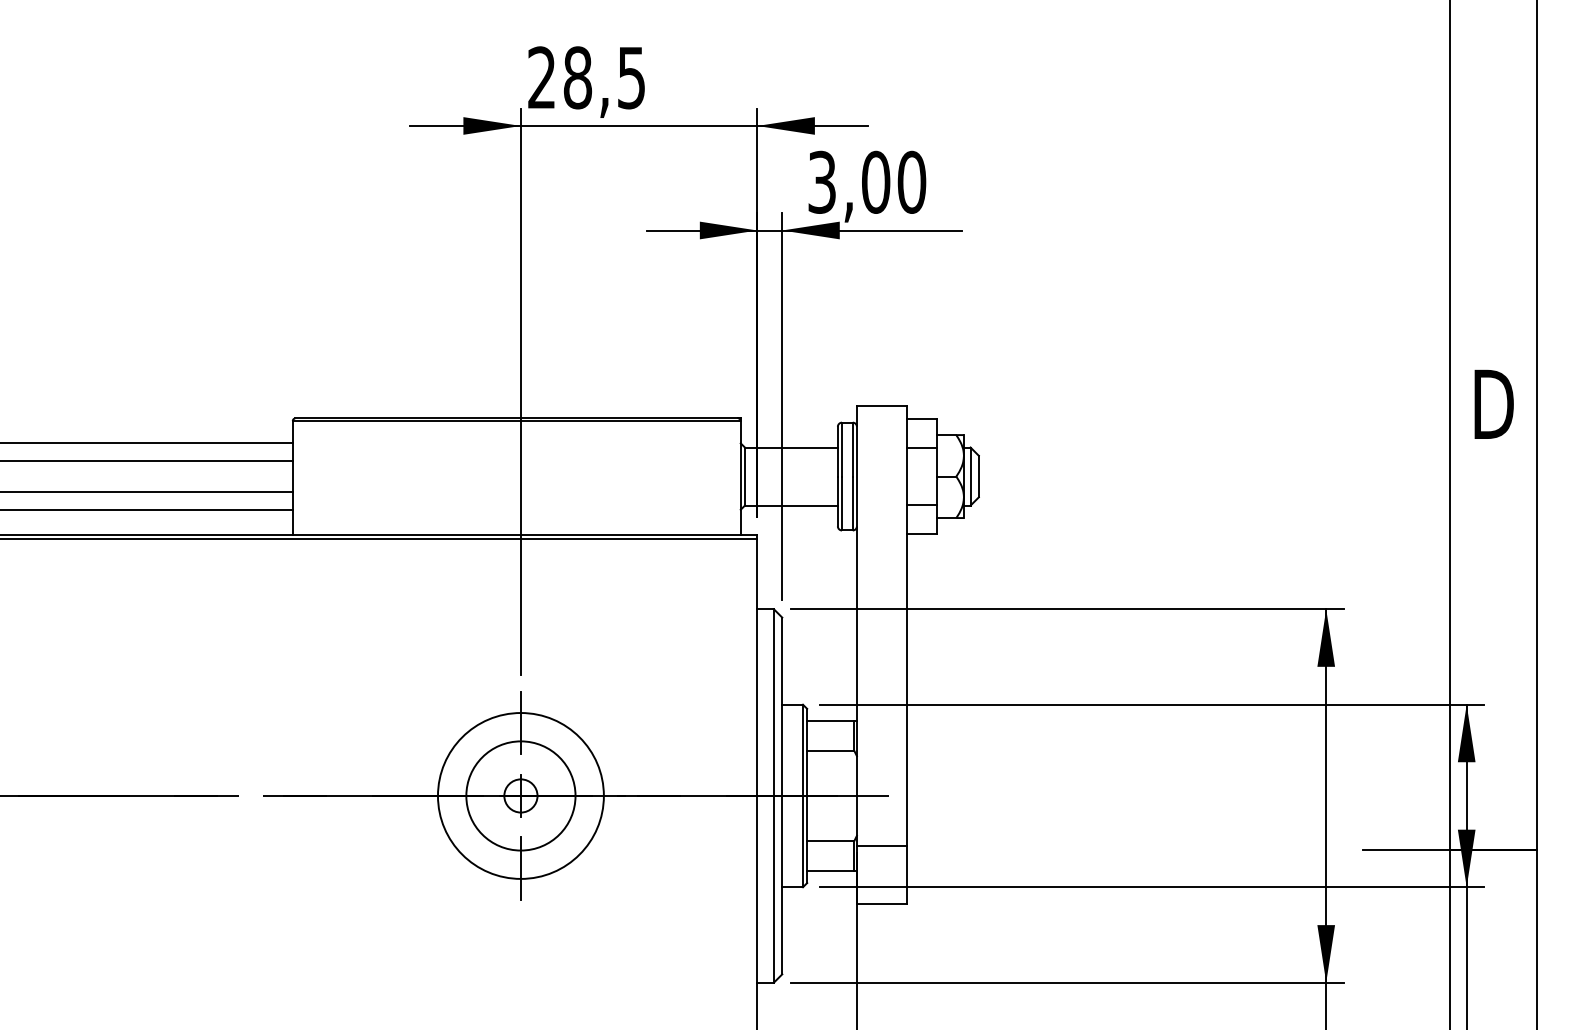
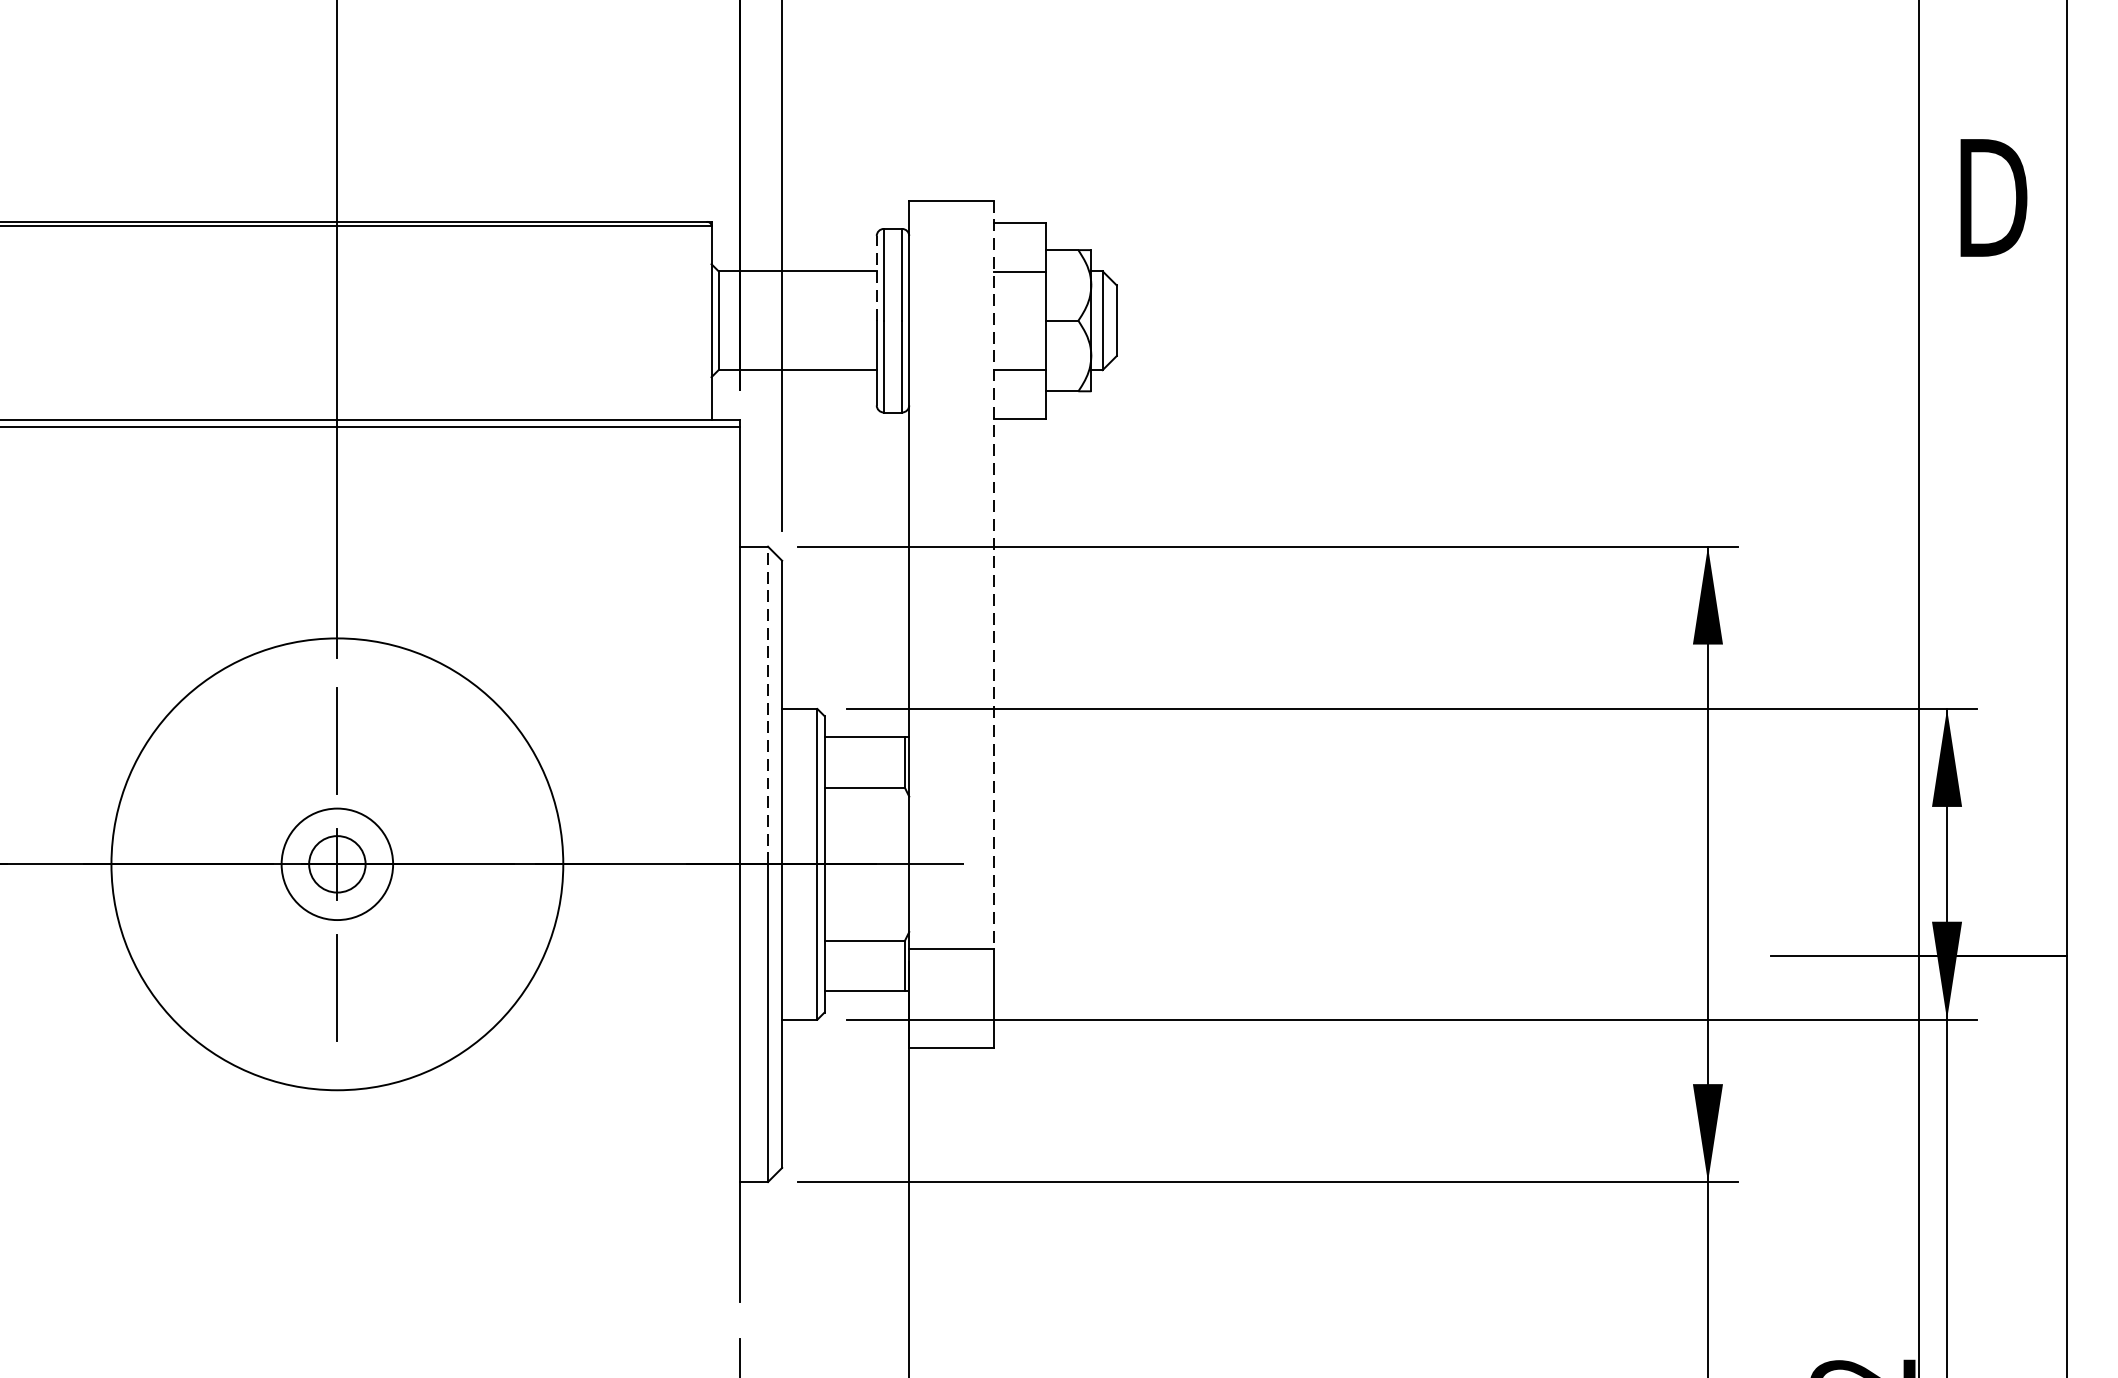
line: (837, 451) -> (876, 278), solid -> dashed
line: (906, 625) -> (993, 574), solid -> dashed
line: (773, 702) -> (767, 705), solid -> dashed
circle: (520, 795) -> (336, 863), size x0.6
circle: (520, 795) -> (336, 863), size x1.6

